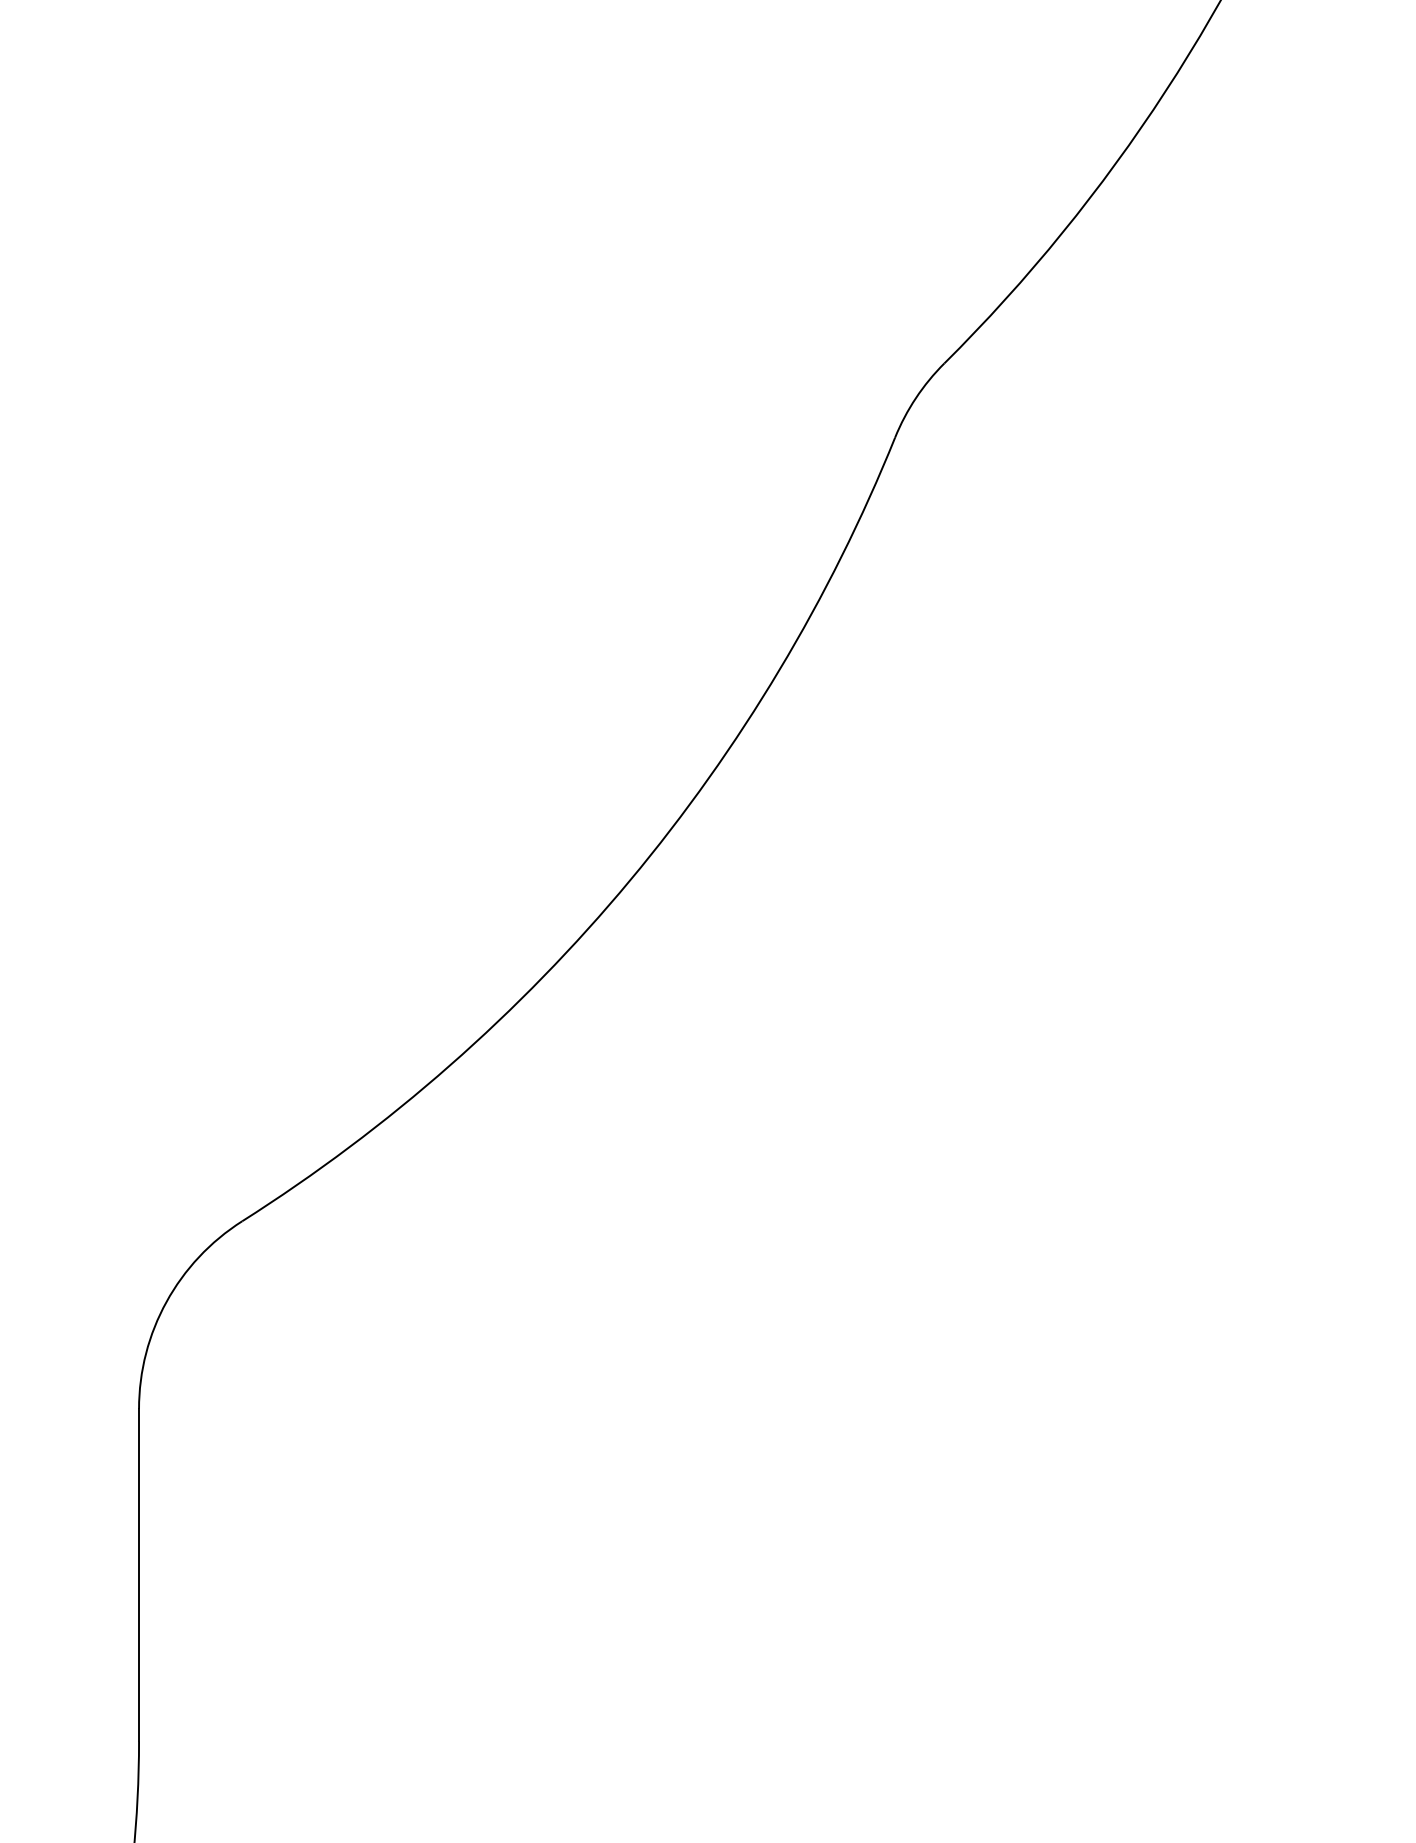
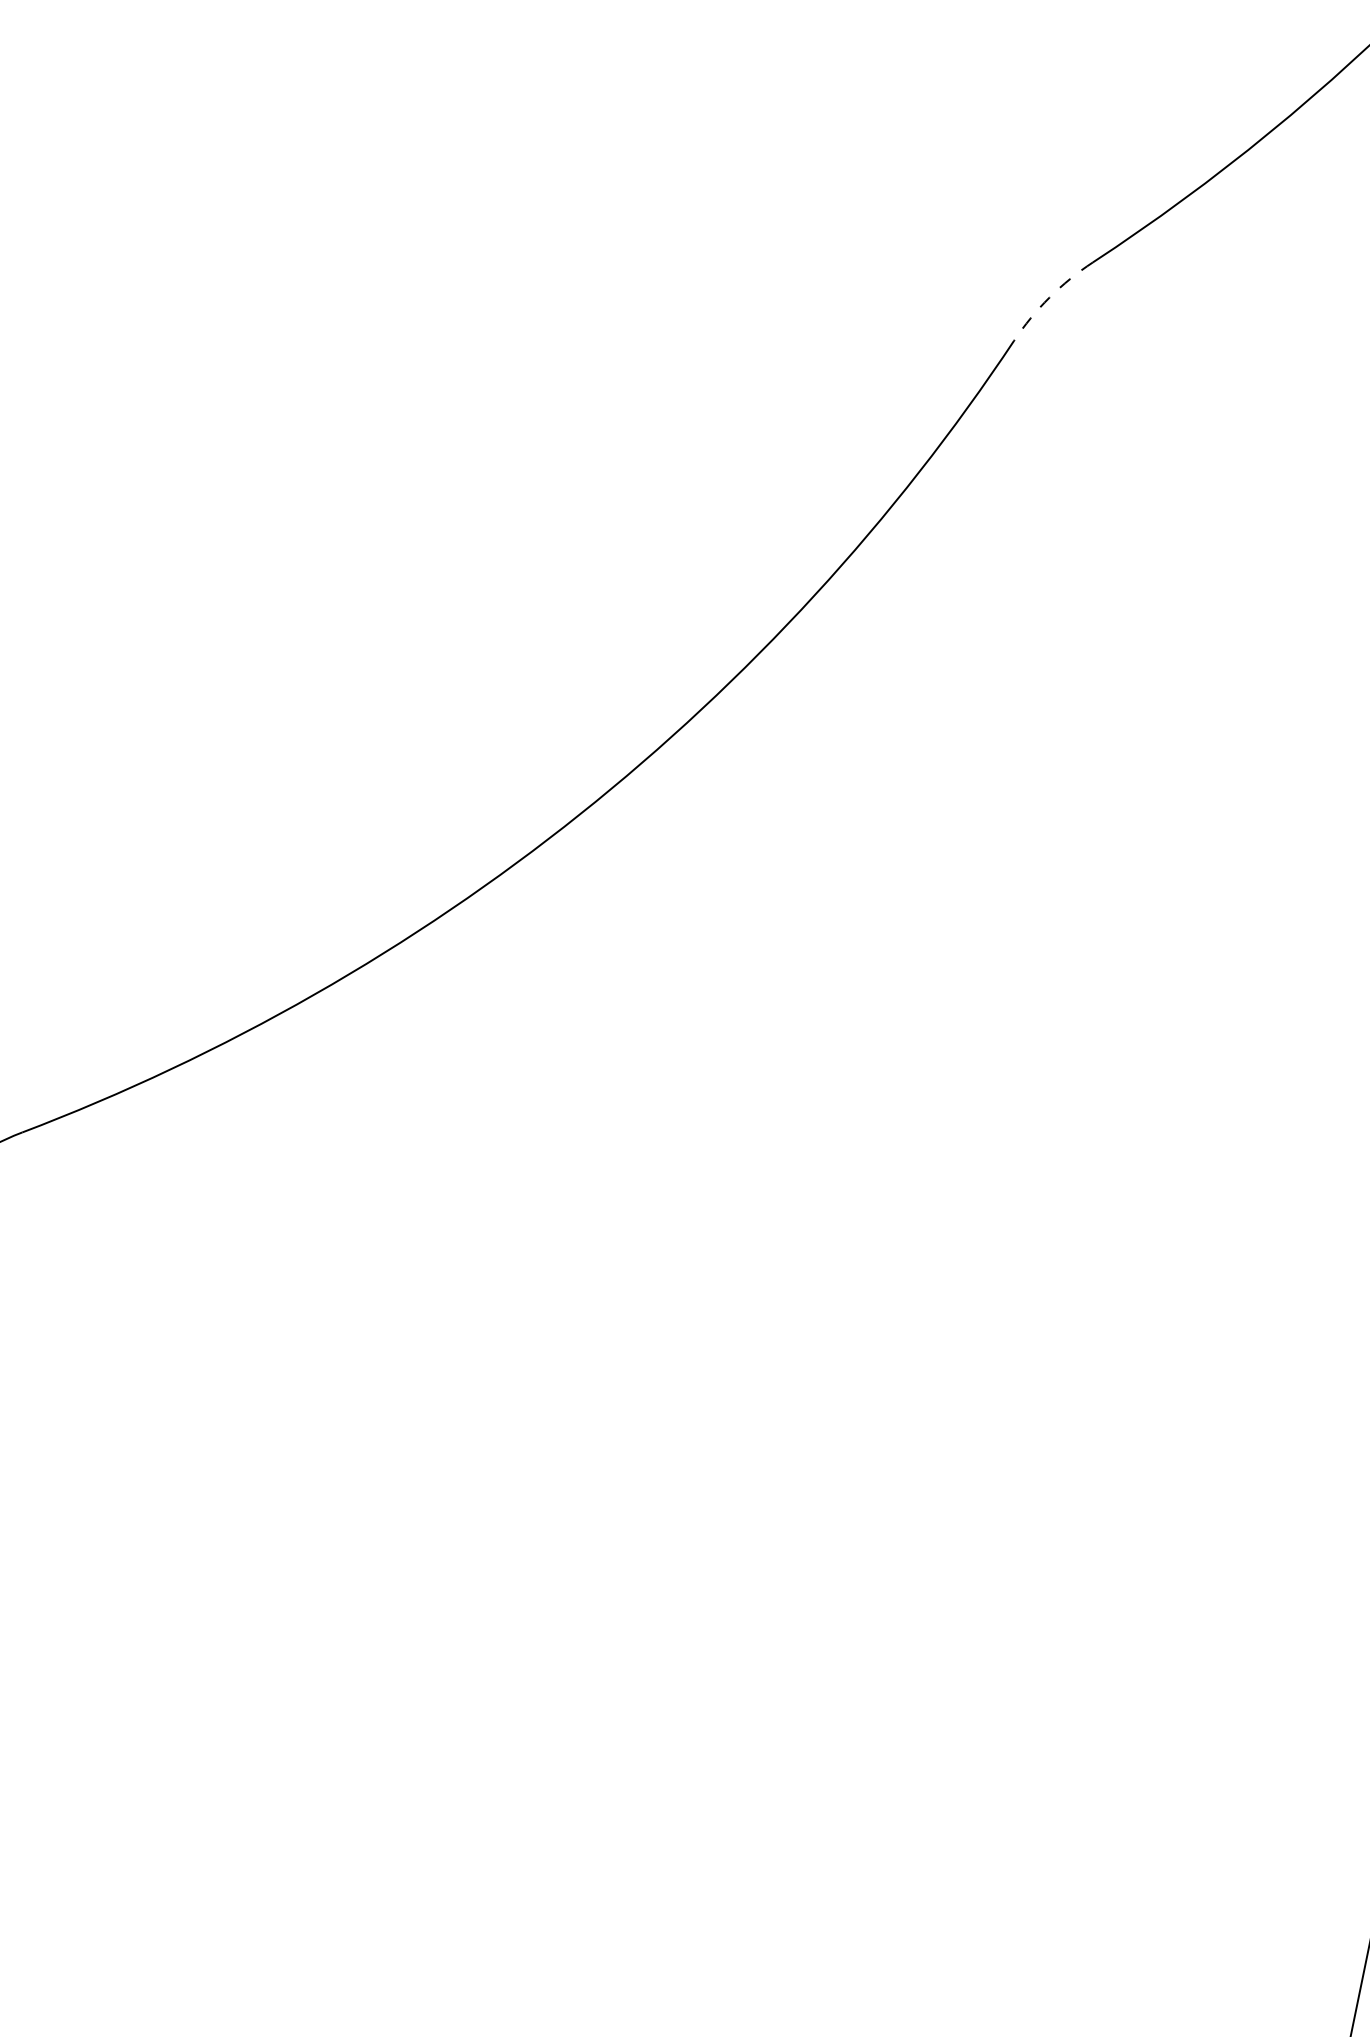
arc: (915, 398) -> (1048, 297), solid -> dashed

